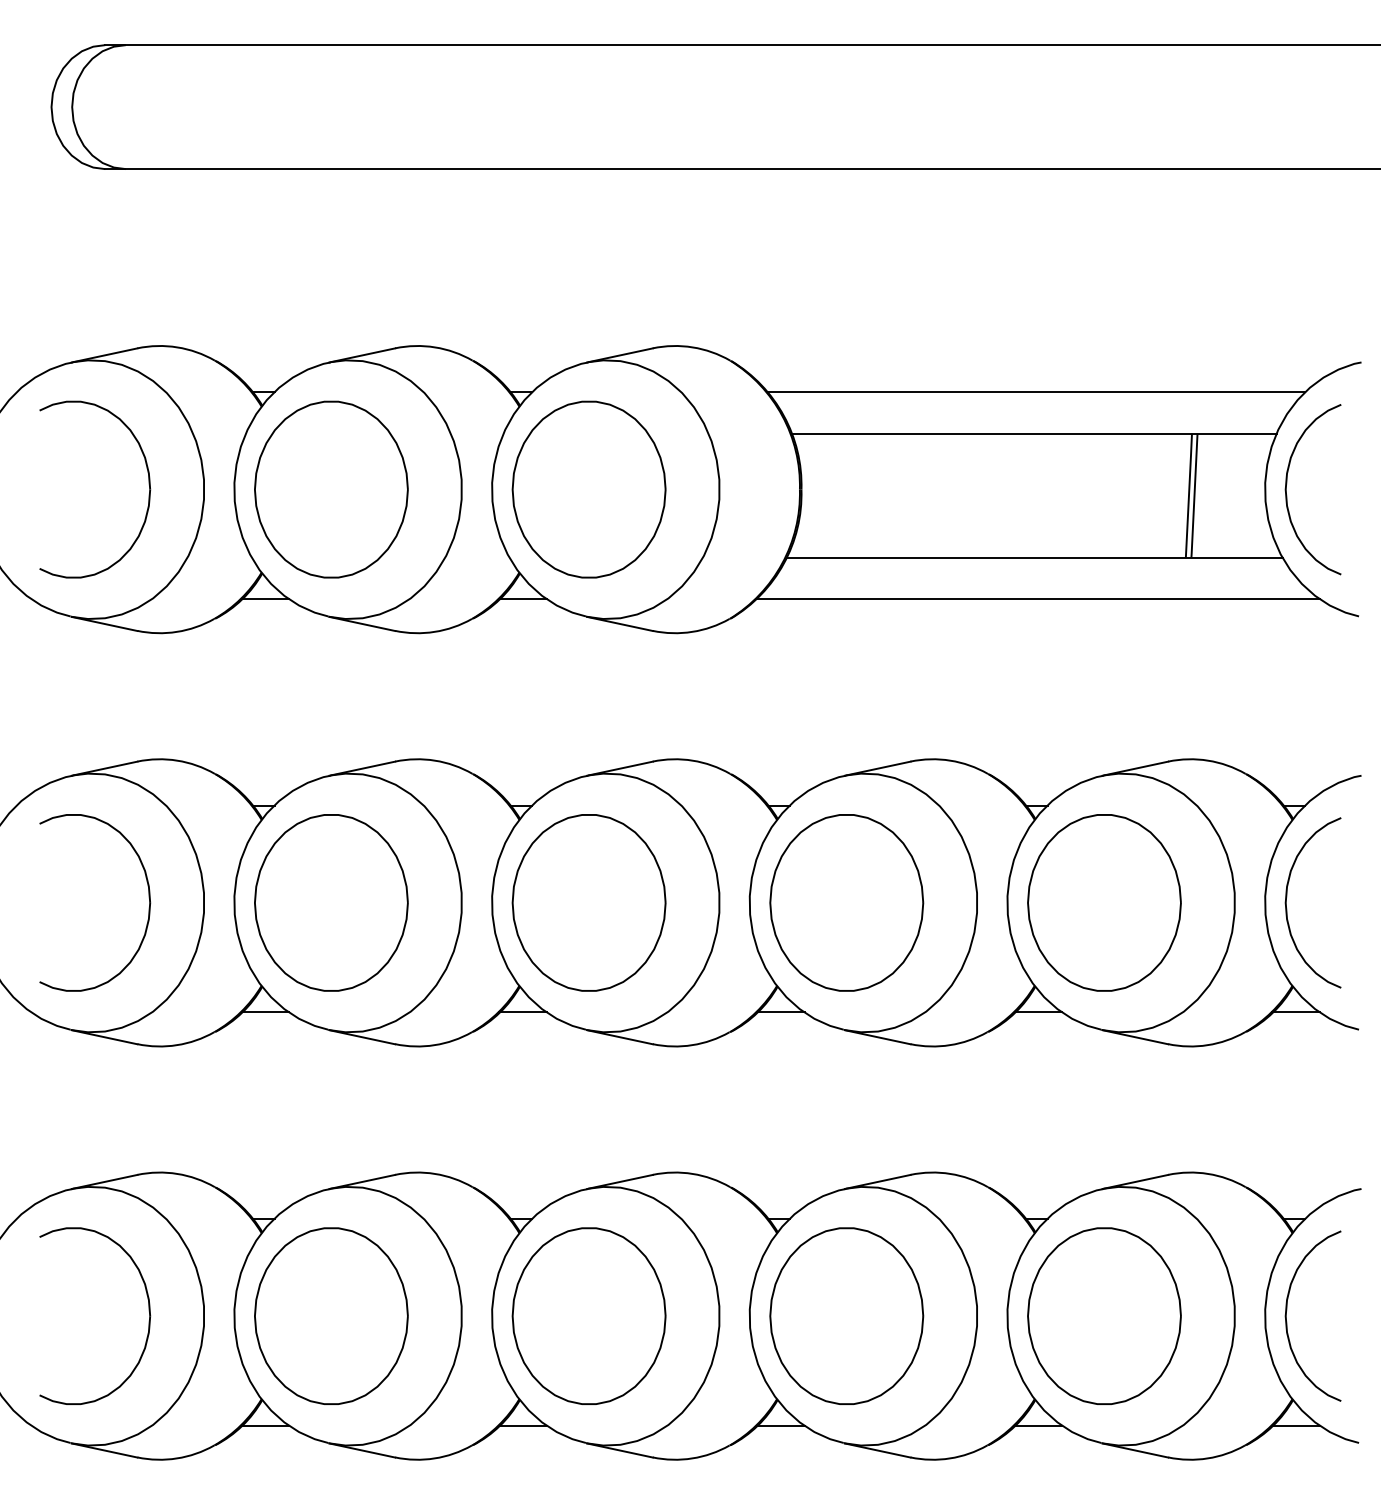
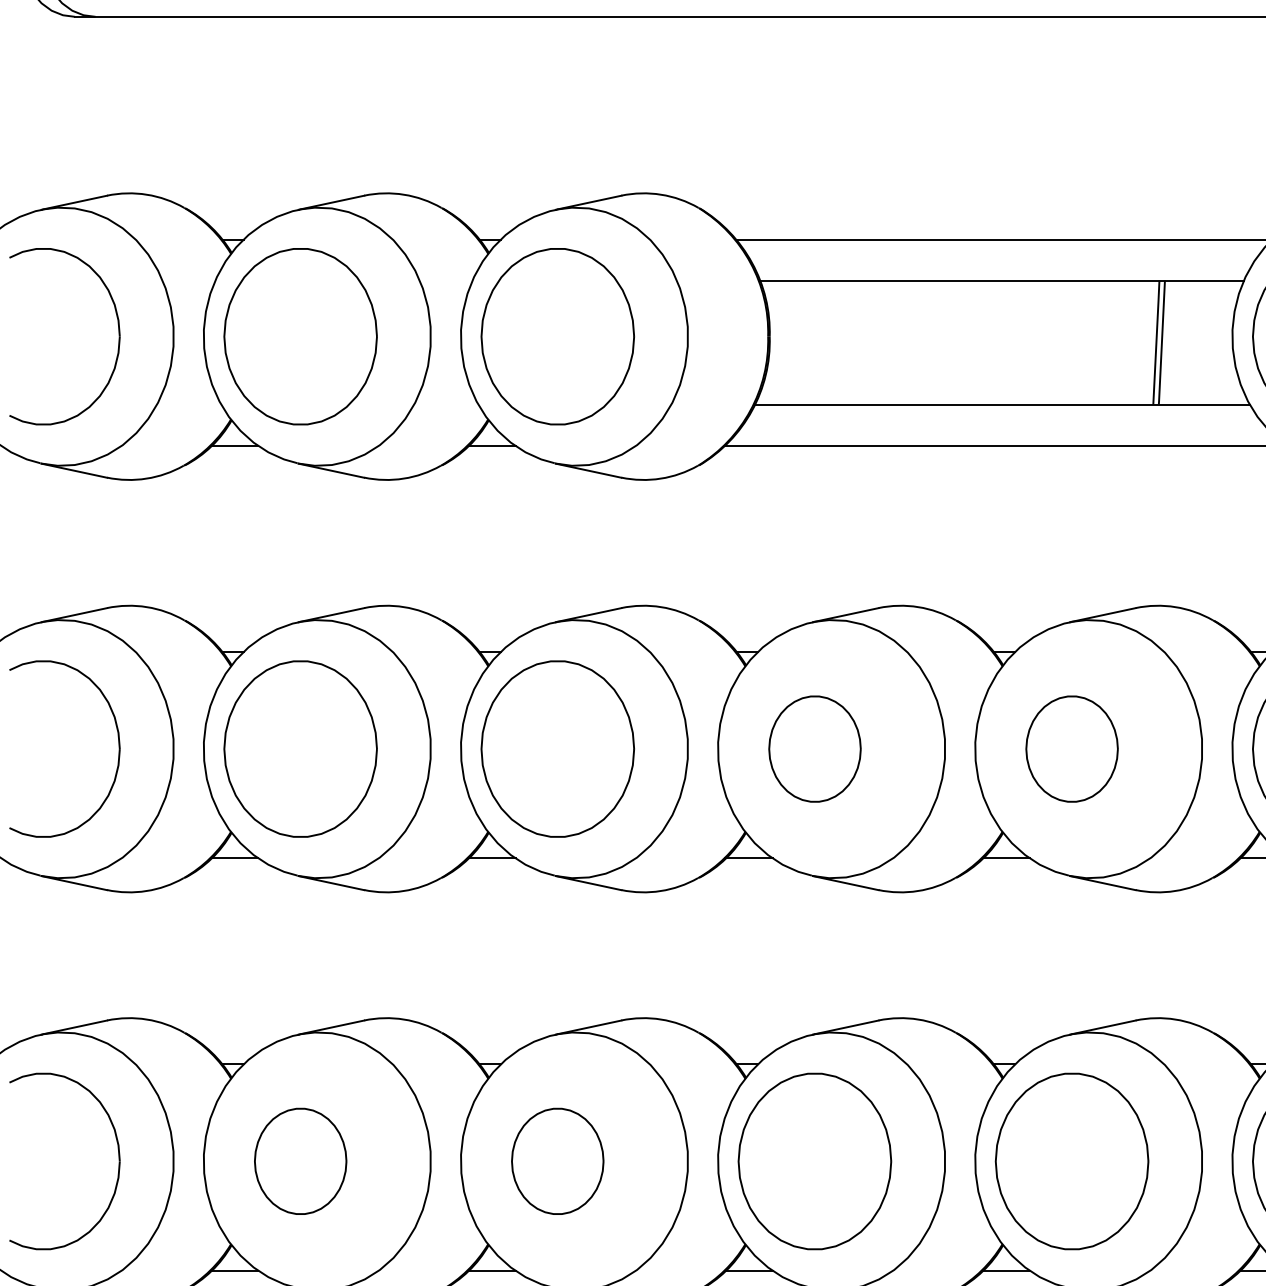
part: (846, 902) -> (814, 748), size x0.6
part: (1104, 902) -> (1072, 748), size x0.6
part: (331, 1315) -> (300, 1160), size x0.6
part: (588, 1315) -> (557, 1160), size x0.6

